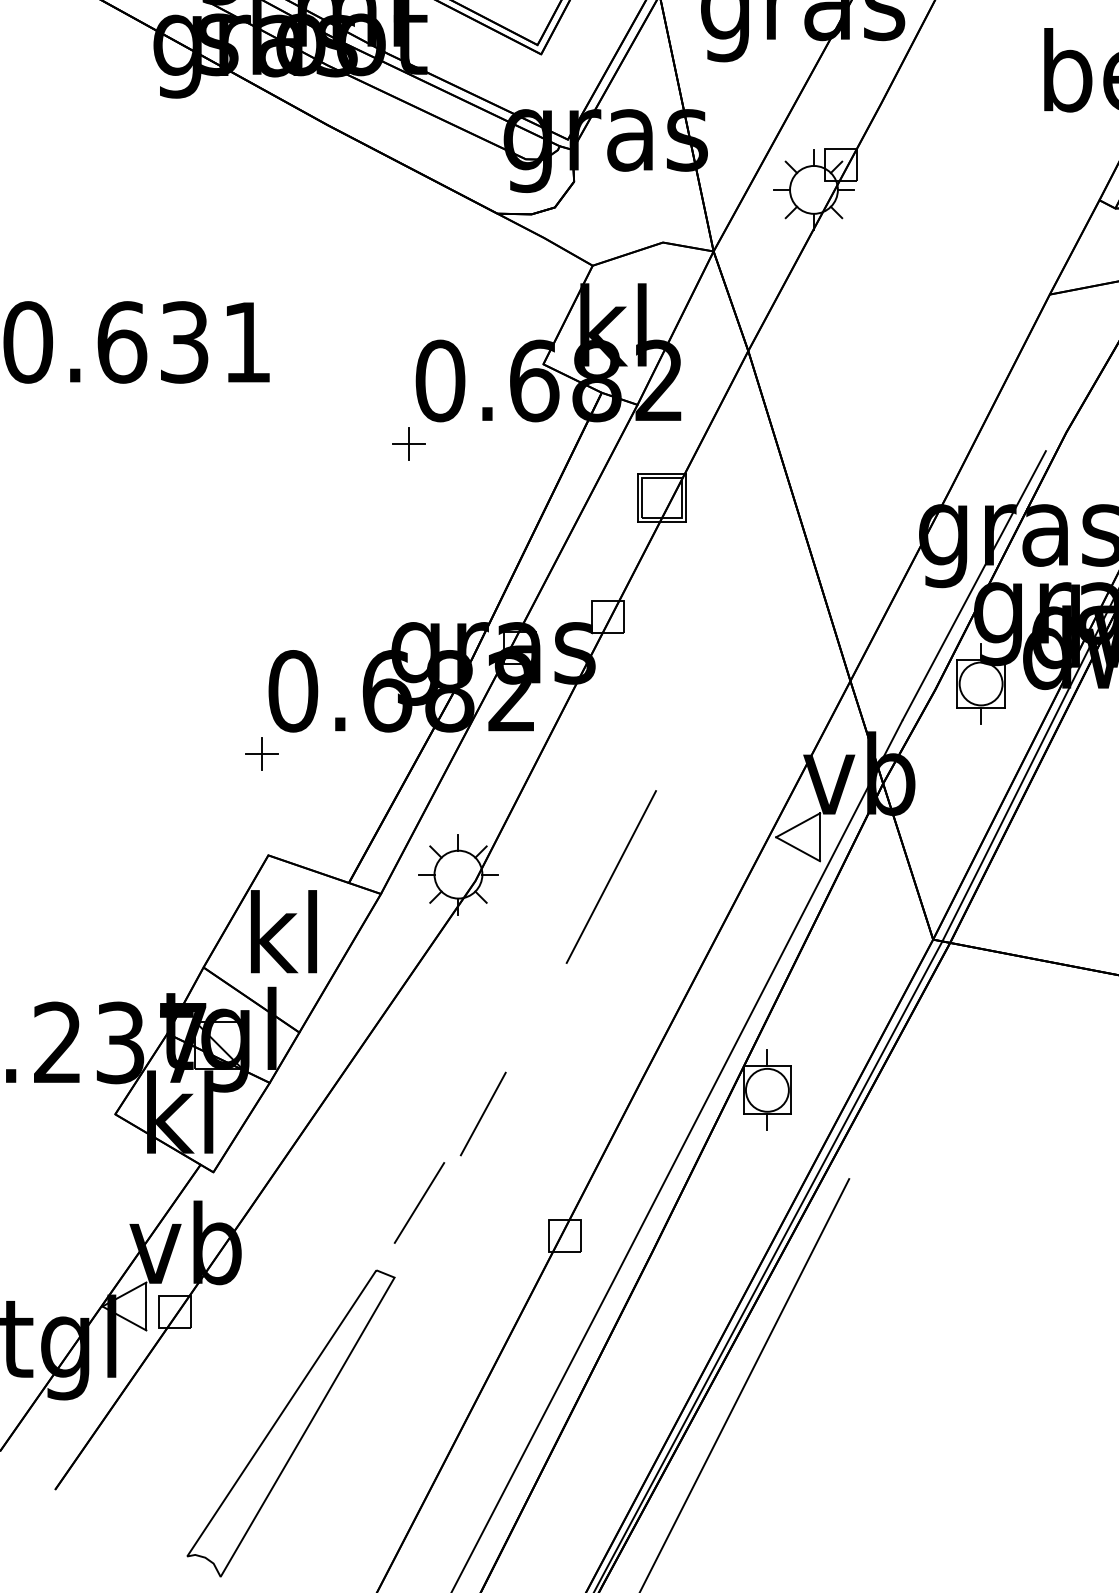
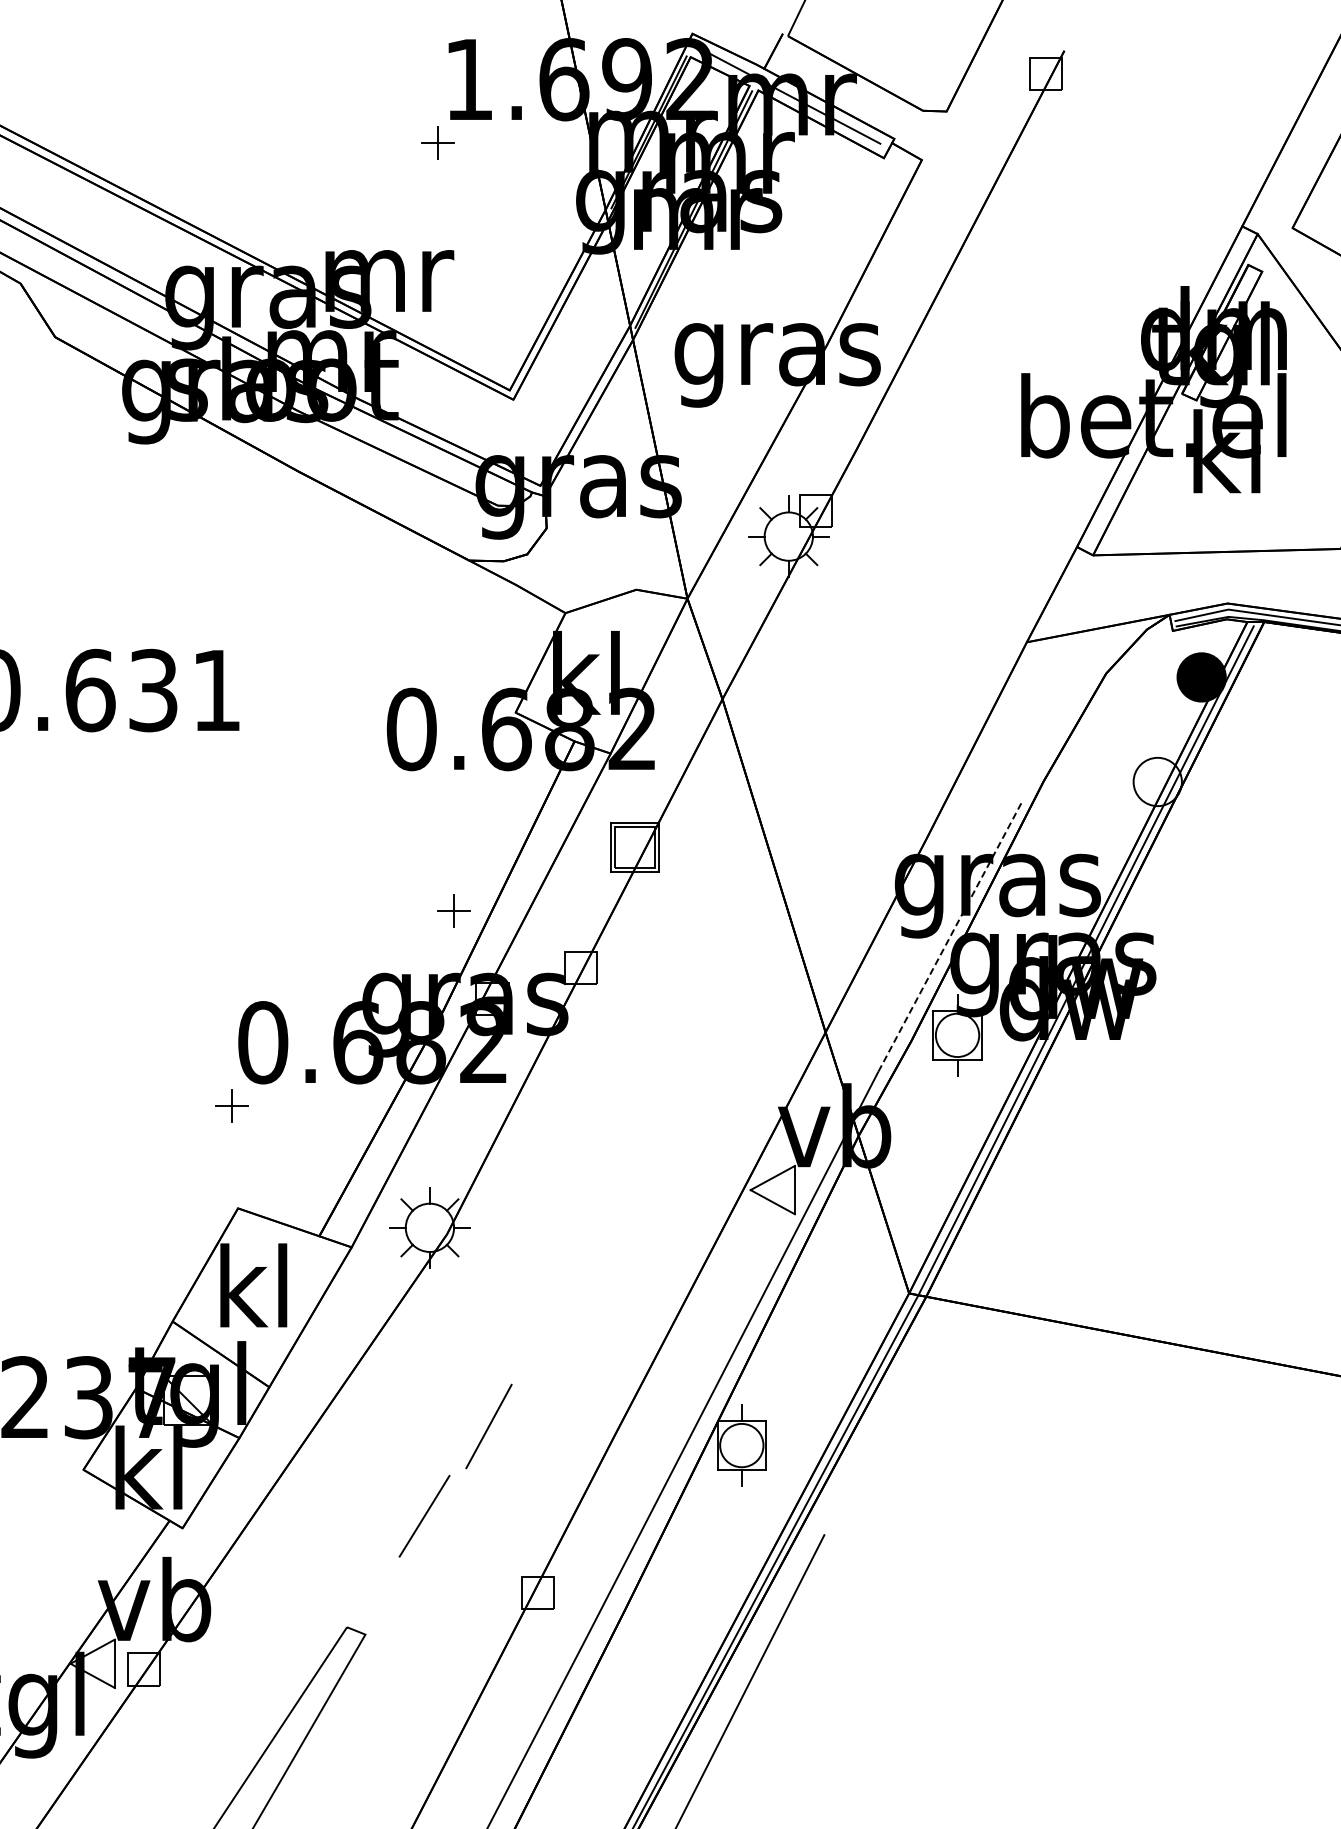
part: (408, 443) -> (453, 910), moved
line: (974, 585) -> (950, 935), solid -> dashed
line: (611, 876) -> (584, 1229), removed
line: (445, 1162) -> (450, 1475), moved

